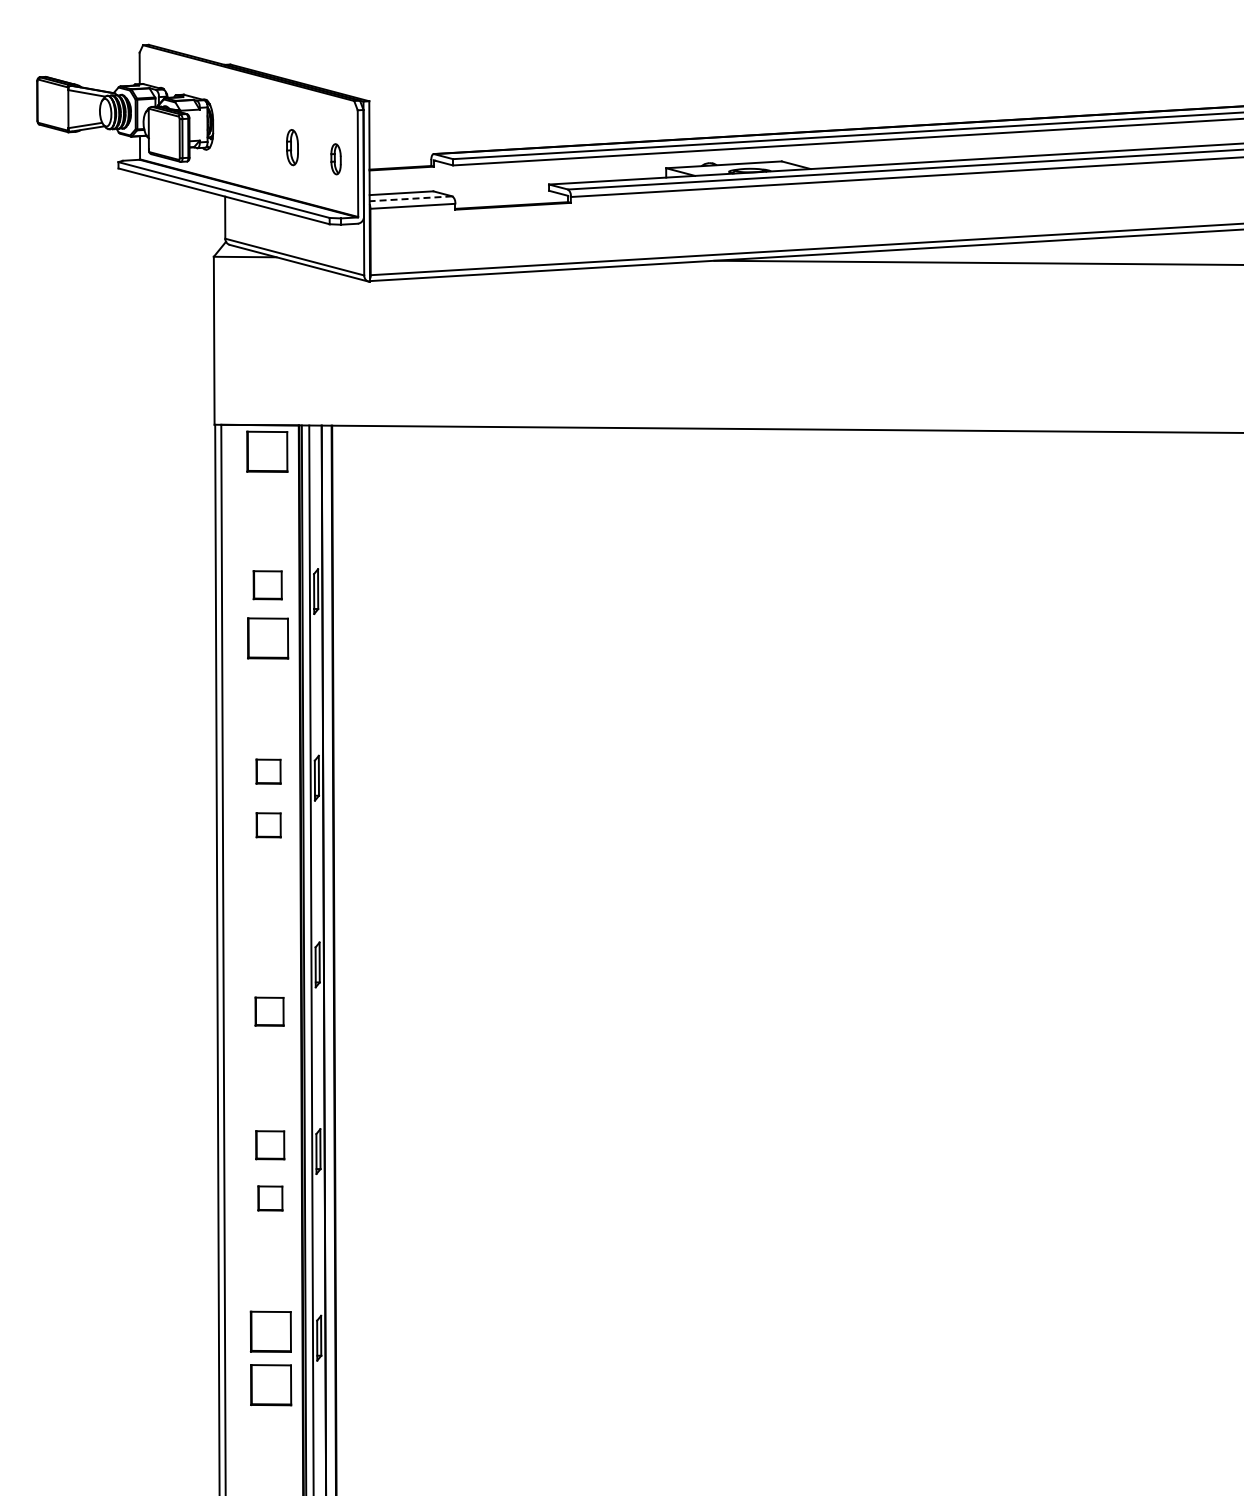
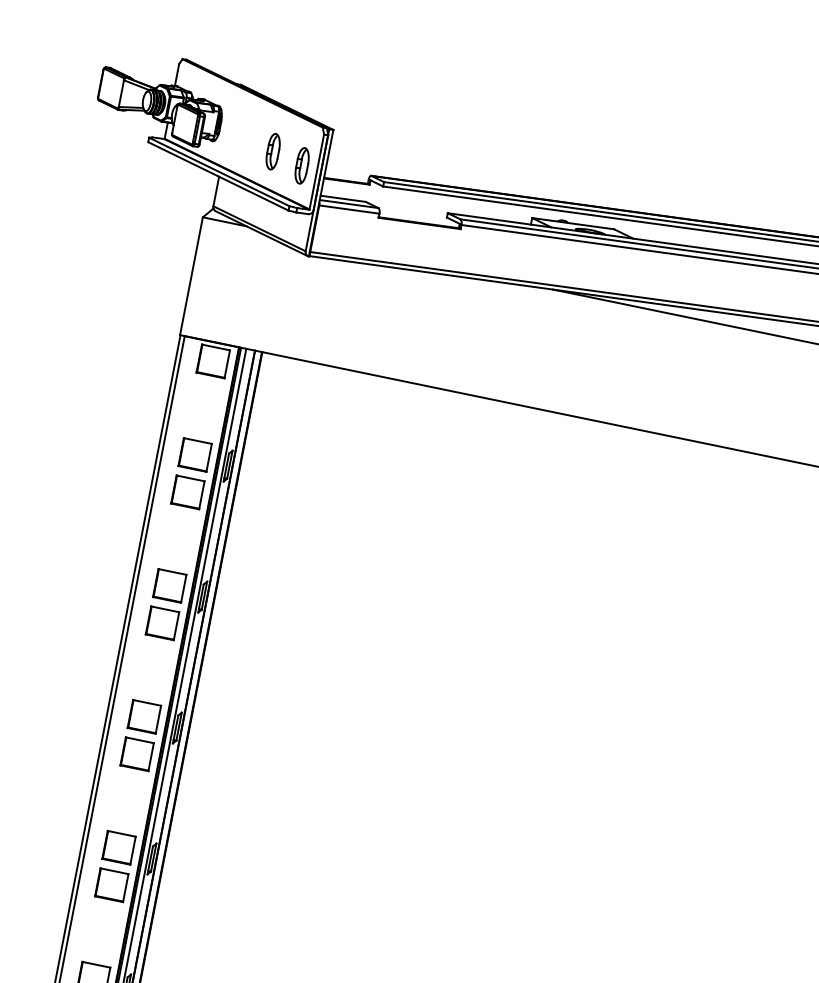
part: (292, 147) -> (273, 151), size x1.43
part: (335, 159) -> (301, 166), size x1.67
line: (410, 198) -> (348, 203), dashed -> solid
part: (267, 585) -> (194, 455), size x1.43
part: (268, 771) -> (169, 585), size x1.67
part: (268, 825) -> (162, 623), size x1.67
part: (269, 958) -> (144, 716), added
part: (269, 1011) -> (137, 754), size x1.43
part: (270, 1145) -> (119, 848), size x1.43
part: (270, 1198) -> (111, 885), size x1.67

